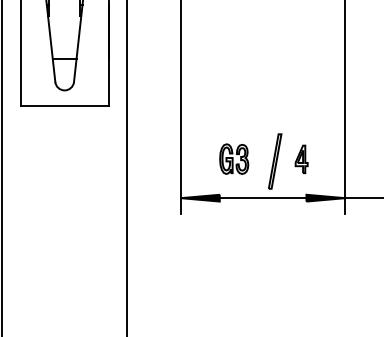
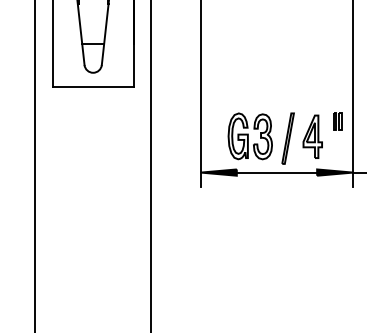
part: (328, 143) -> (337, 121), added
part: (233, 159) -> (249, 136), size x1.67
part: (301, 159) -> (312, 136), size x1.67

